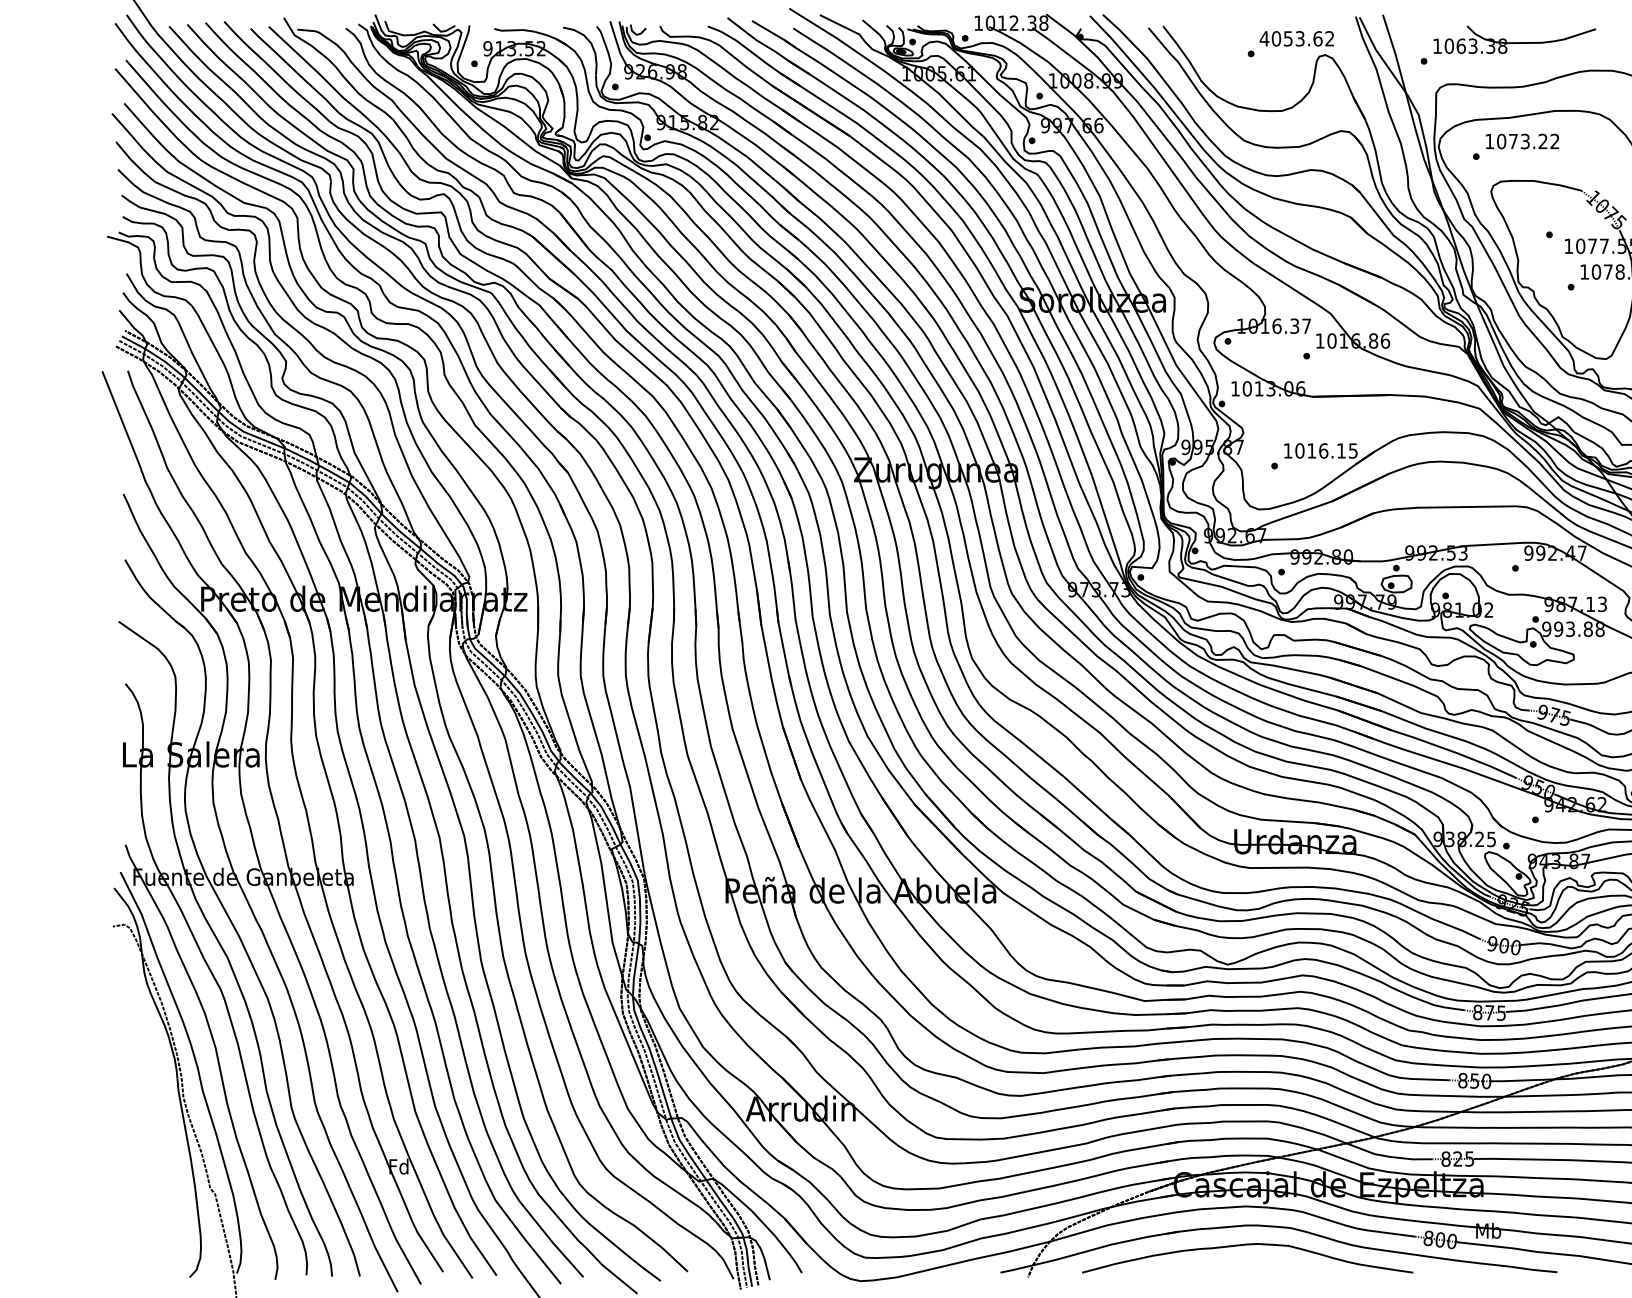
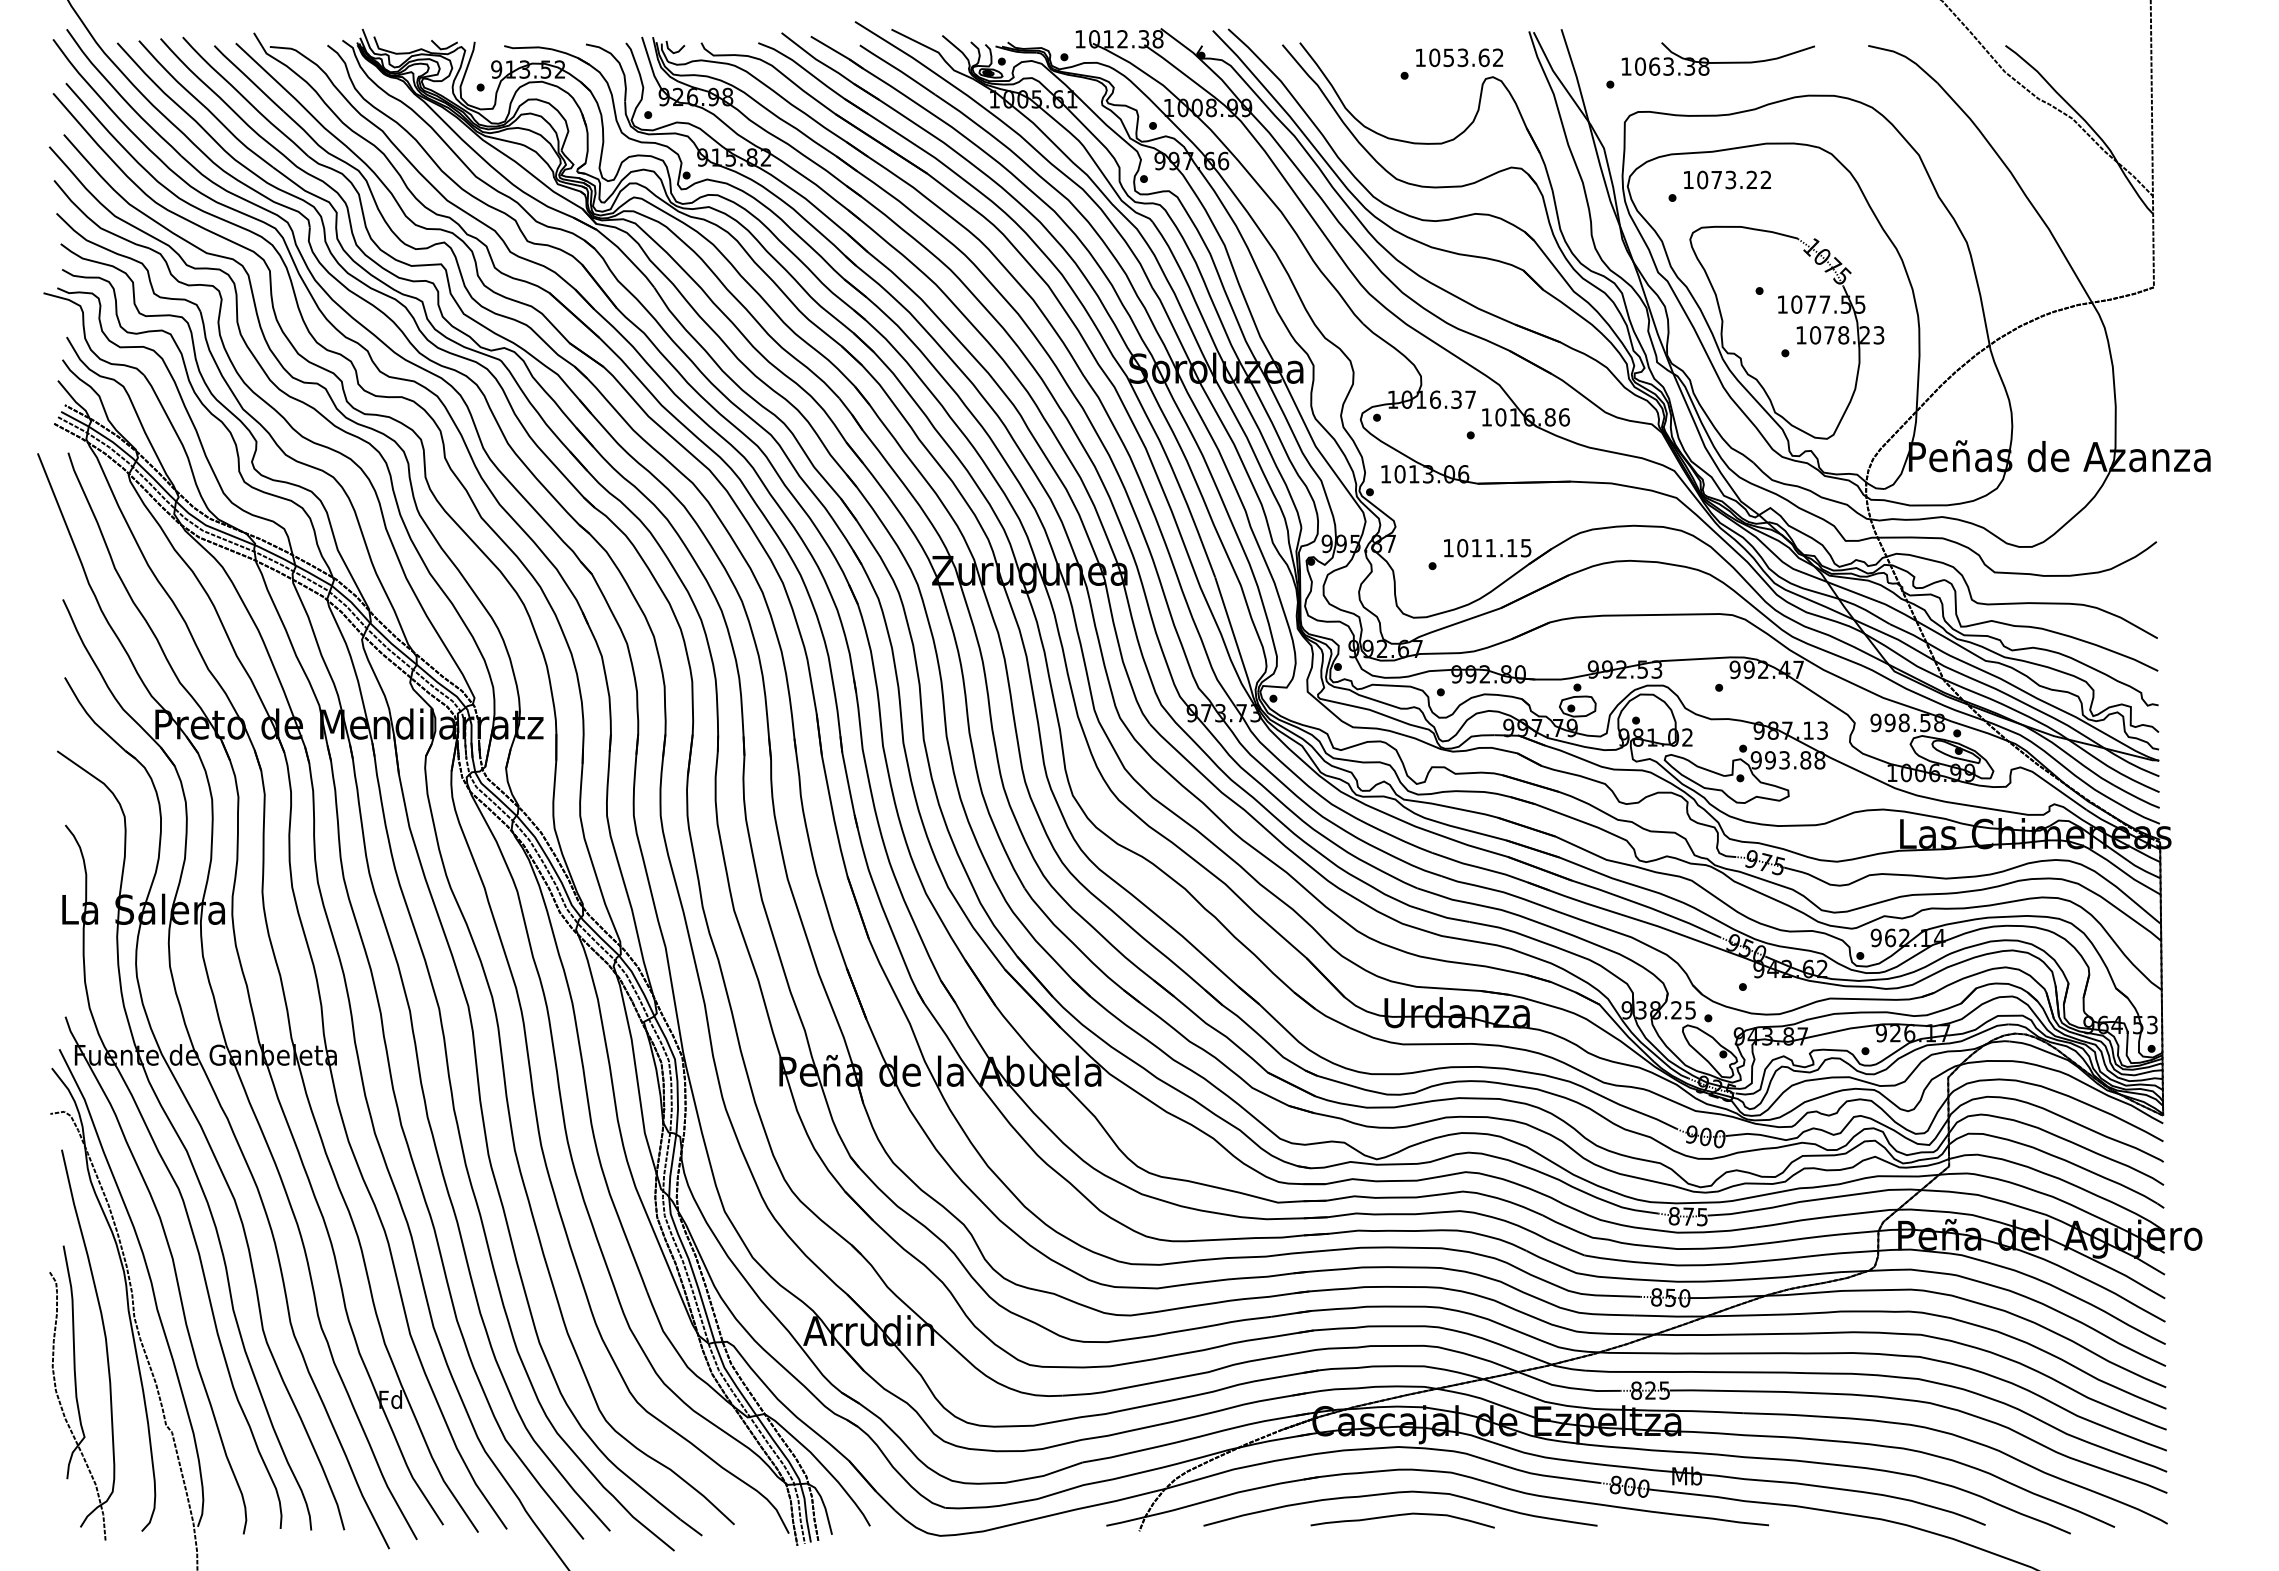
text: (1264, 38) -> (1420, 57), 4053.62 -> 1053.62
text: (1323, 450) -> (1490, 547), 1016.15 -> 1011.15
part: (133, 1120) -> (74, 1344), added
curve: (1249, 1264) -> (1402, 1515), added

